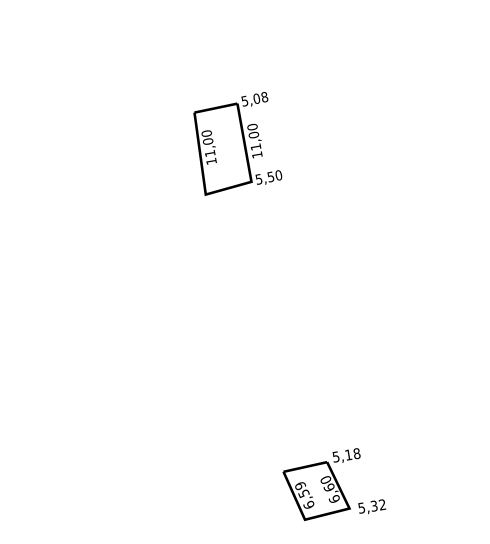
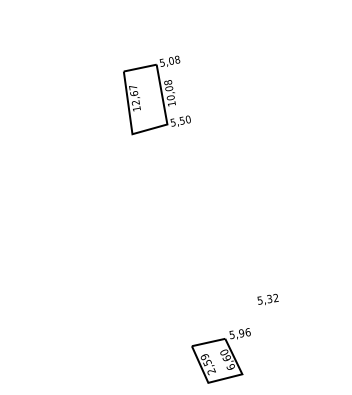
text: (254, 136) -> (169, 89), 11,00 -> 10,08
text: (208, 143) -> (134, 95), 11,00 -> 12,67
text: (352, 454) -> (244, 332), 5,18 -> 5,96
text: (309, 504) -> (211, 371), 6,59 -> 2,59
text: (372, 506) -> (268, 299), moved

